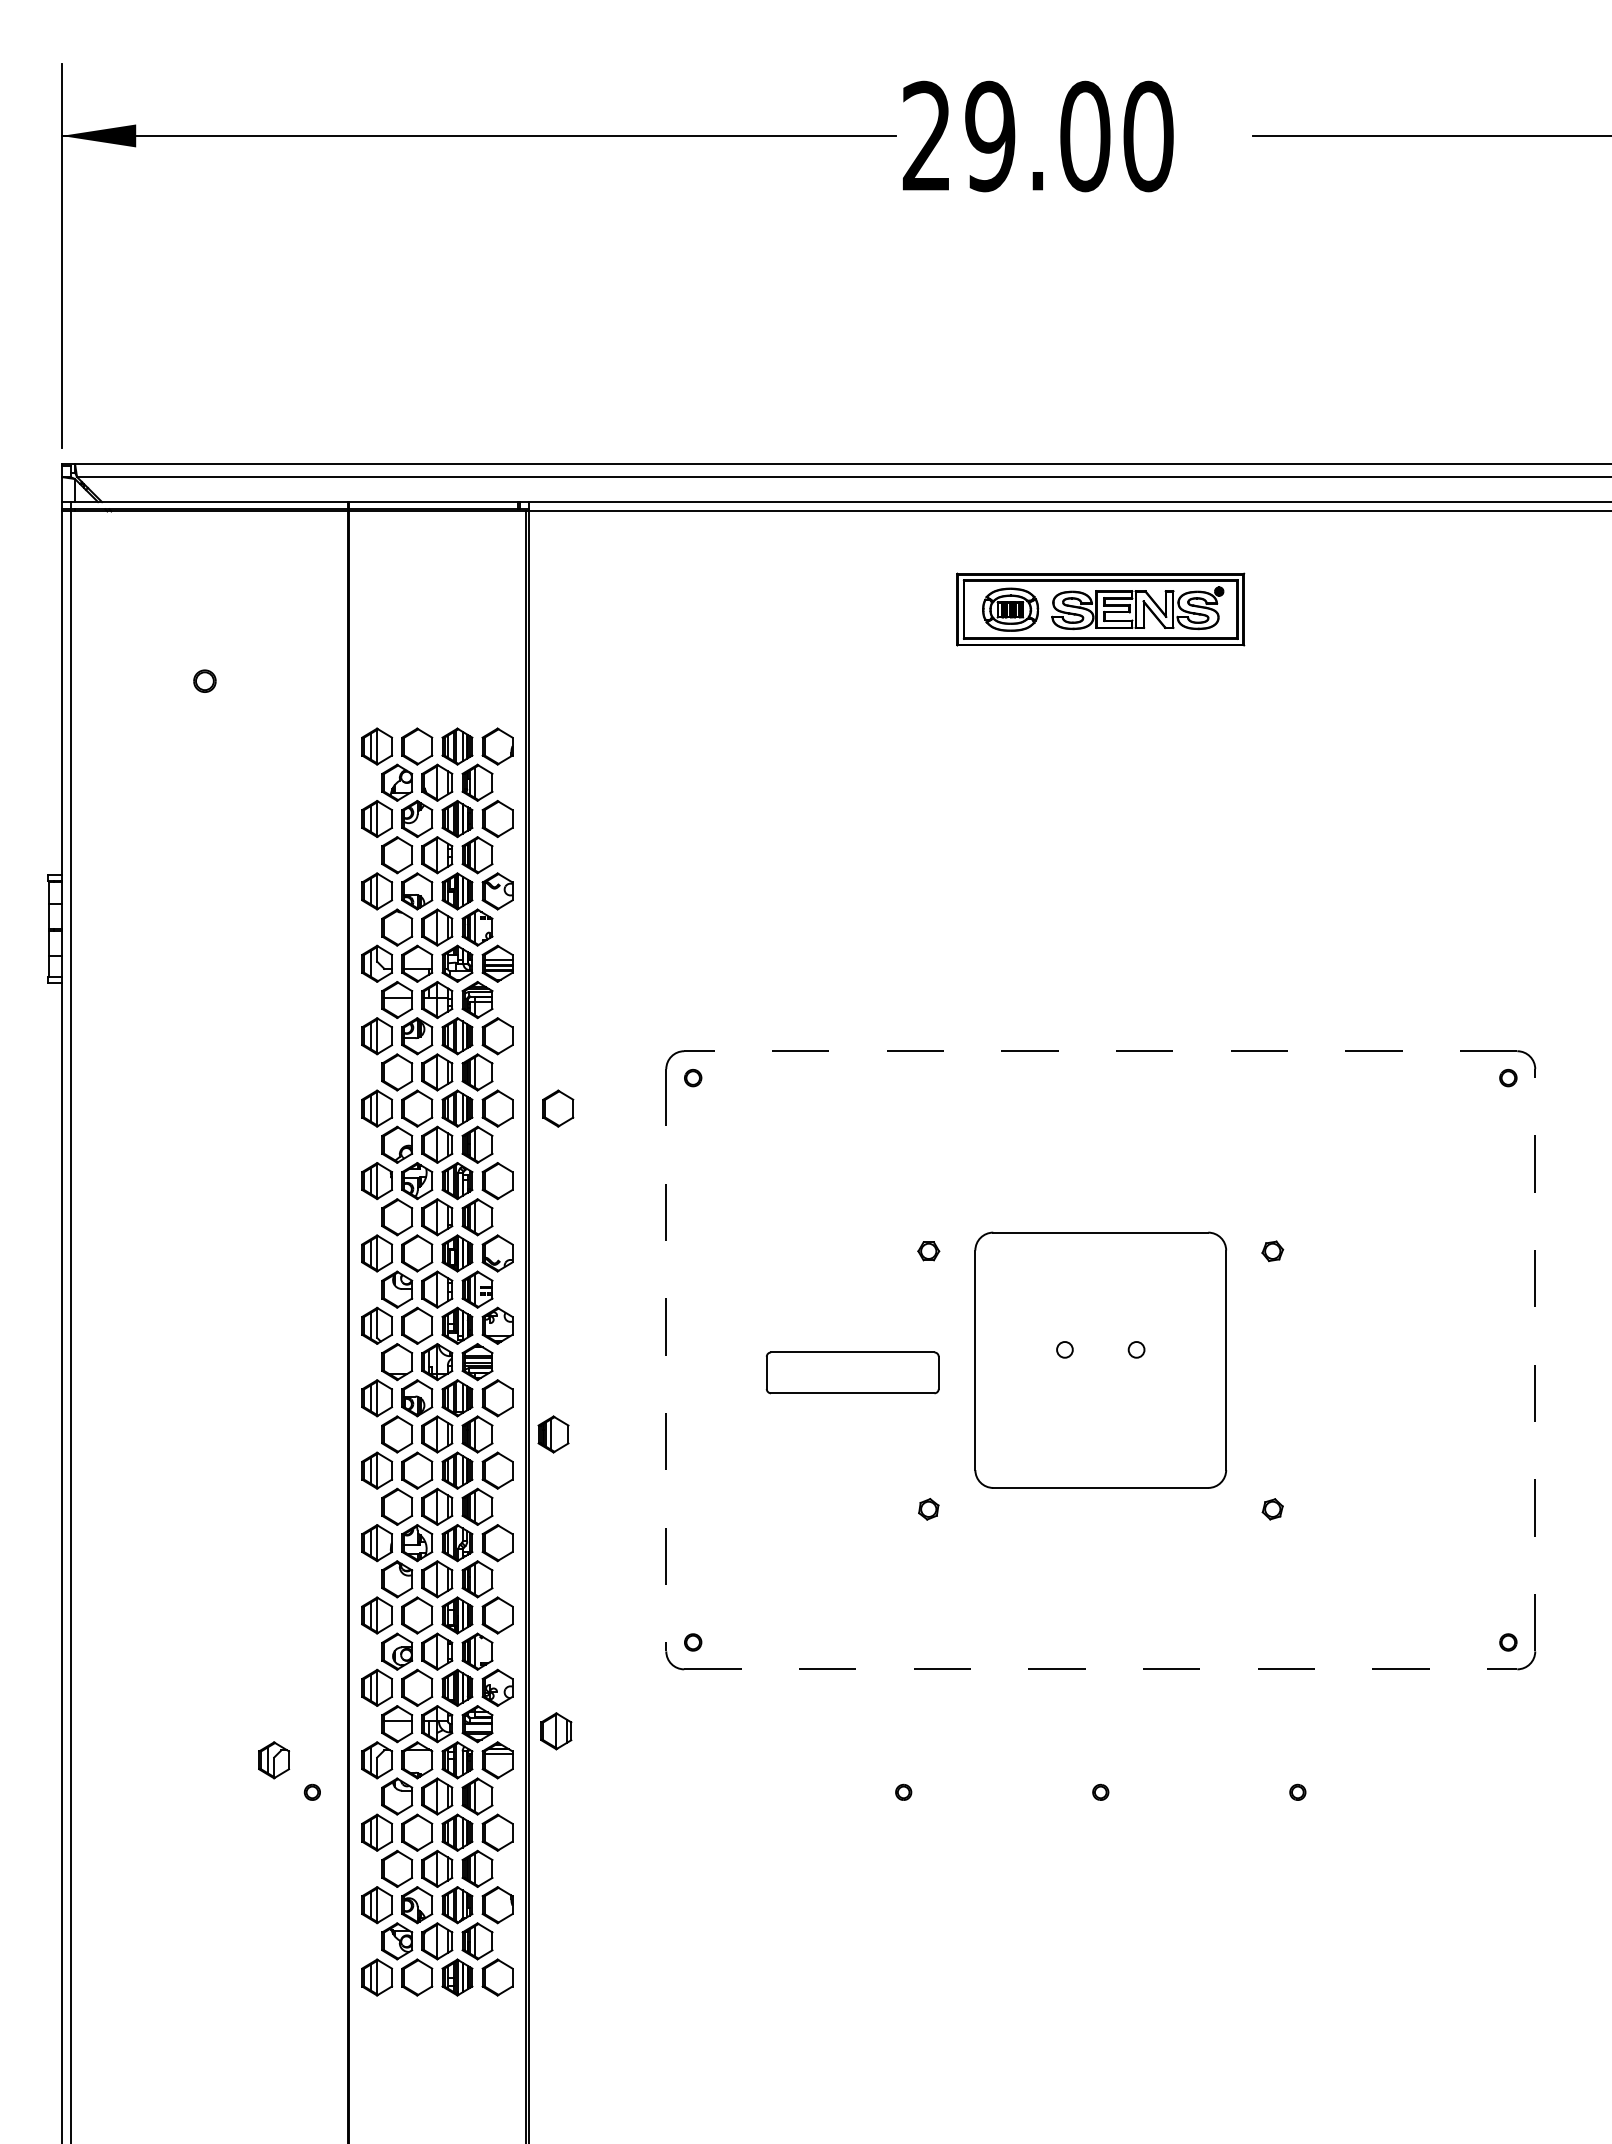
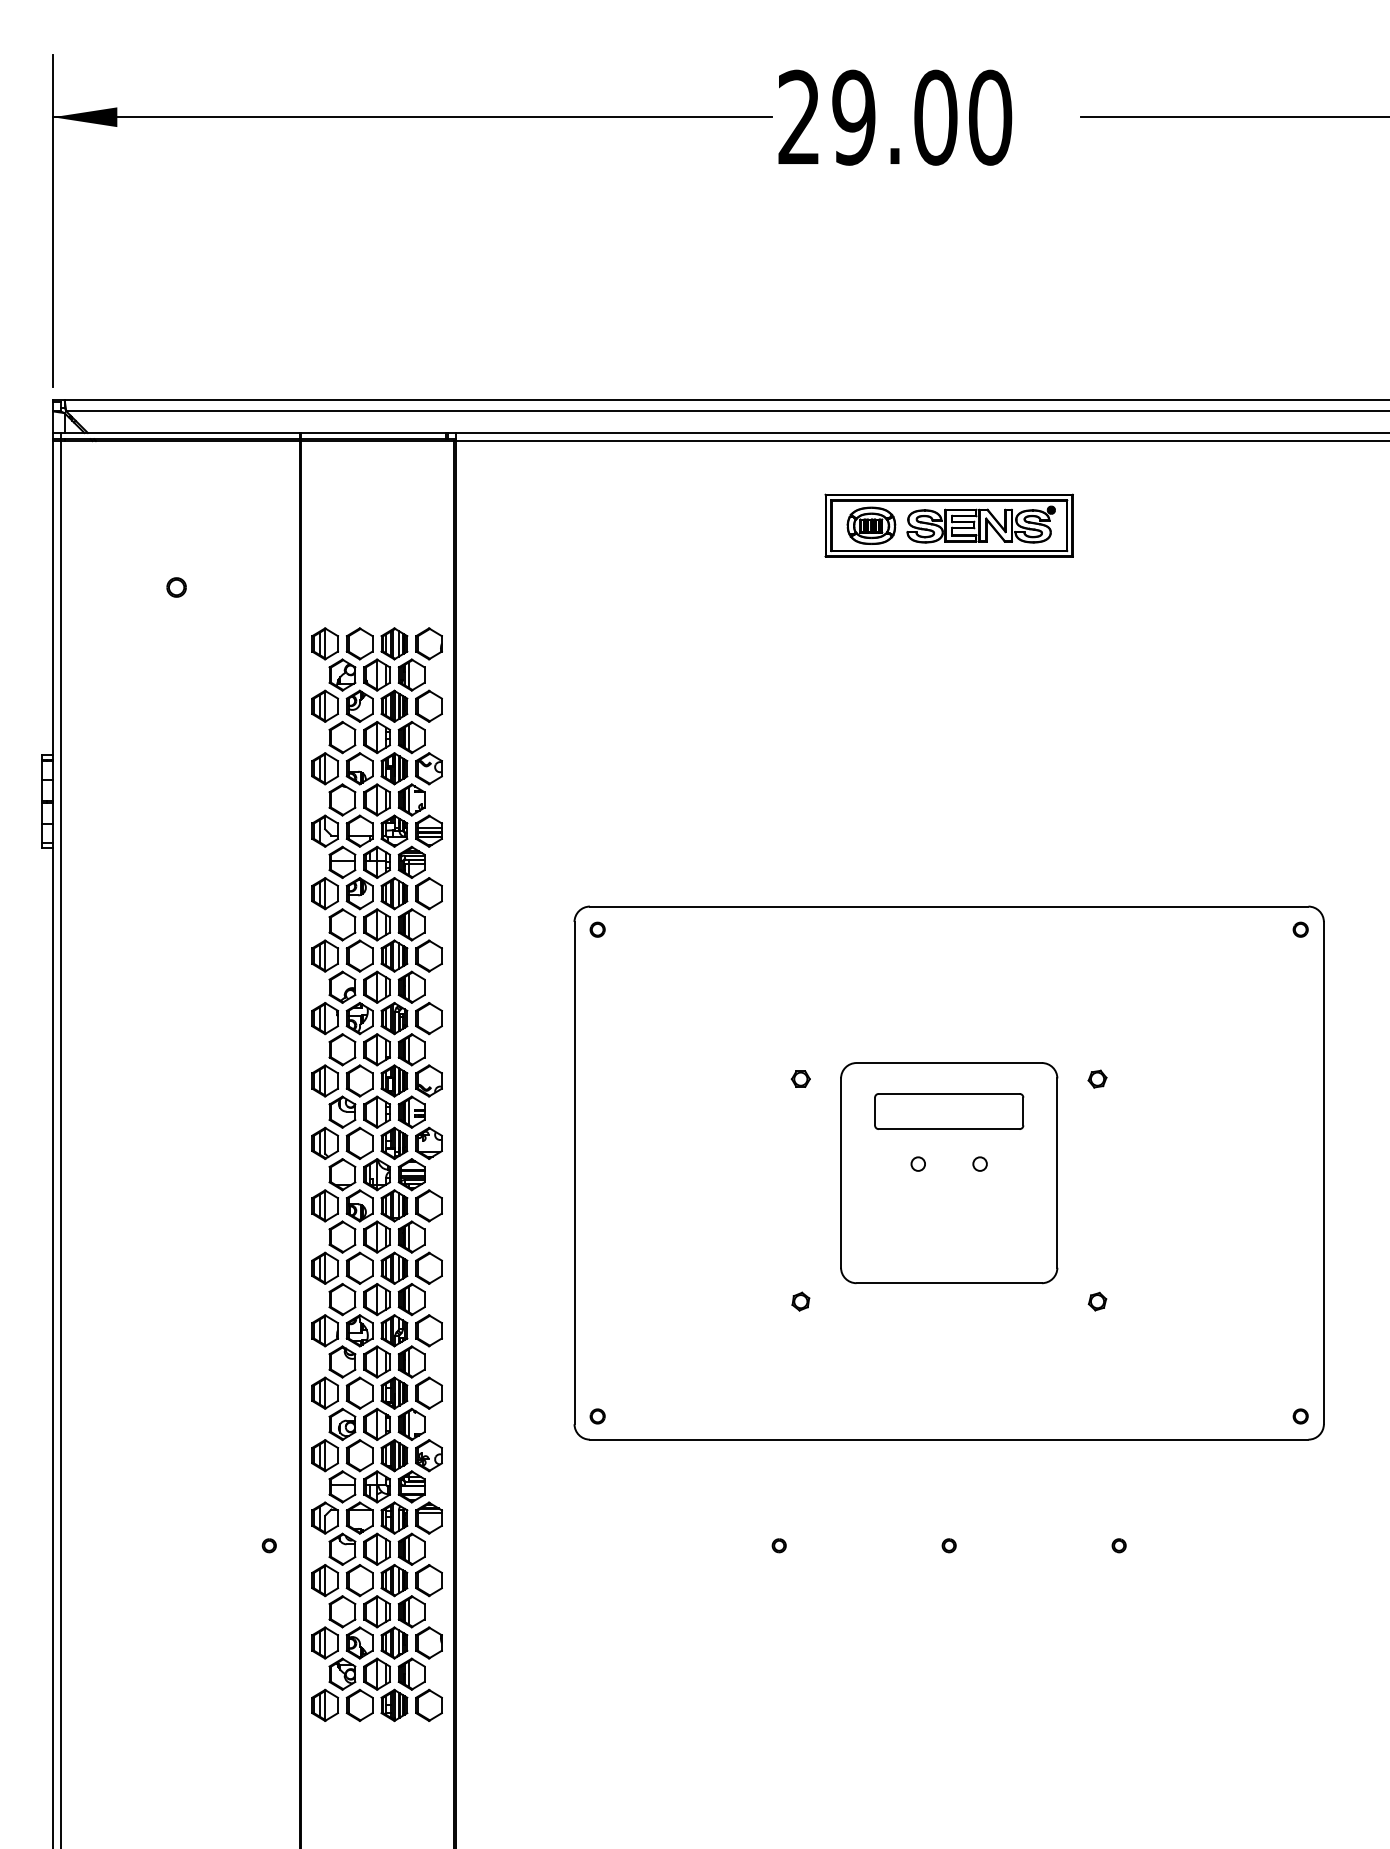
line: (1100, 1051) -> (948, 906), dashed -> solid
part: (558, 1108) -> (481, 955), removed
line: (1535, 1359) -> (1324, 1172), dashed -> solid
line: (666, 1360) -> (574, 1173), dashed -> solid
part: (852, 1372) -> (948, 1111), moved
part: (553, 1434) -> (477, 1237), removed
line: (1100, 1669) -> (948, 1439), dashed -> solid
part: (556, 1731) -> (479, 1493), removed
part: (274, 1760) -> (236, 1518), removed

